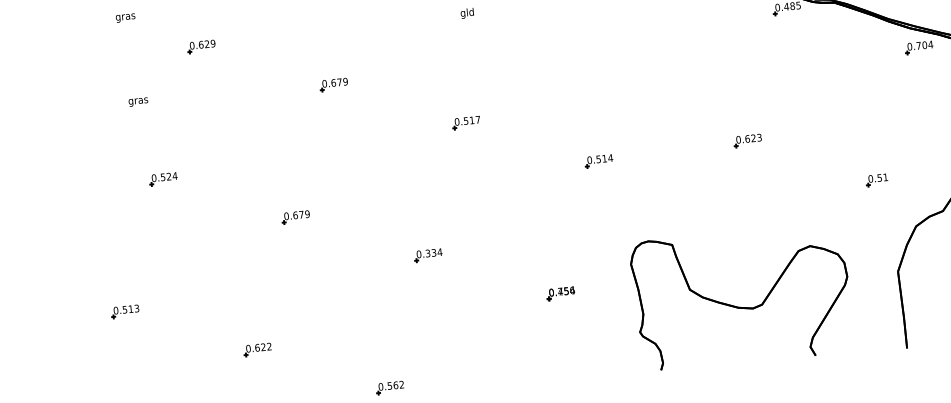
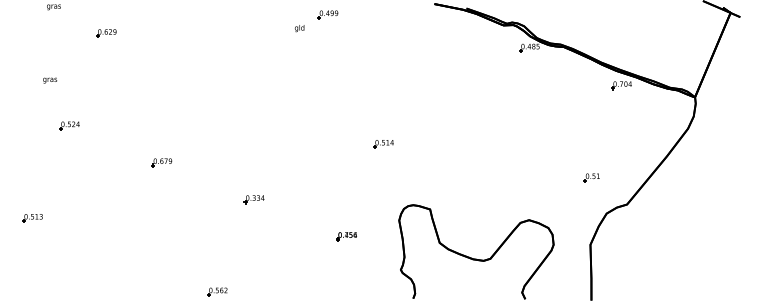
part: (333, 85) -> (198, 70), removed
text: (138, 101) -> (50, 80), moved
part: (465, 123) -> (290, 107), removed
part: (747, 141) -> (491, 140), removed
part: (876, 180) -> (591, 177), moved
part: (256, 349) -> (124, 254), removed

